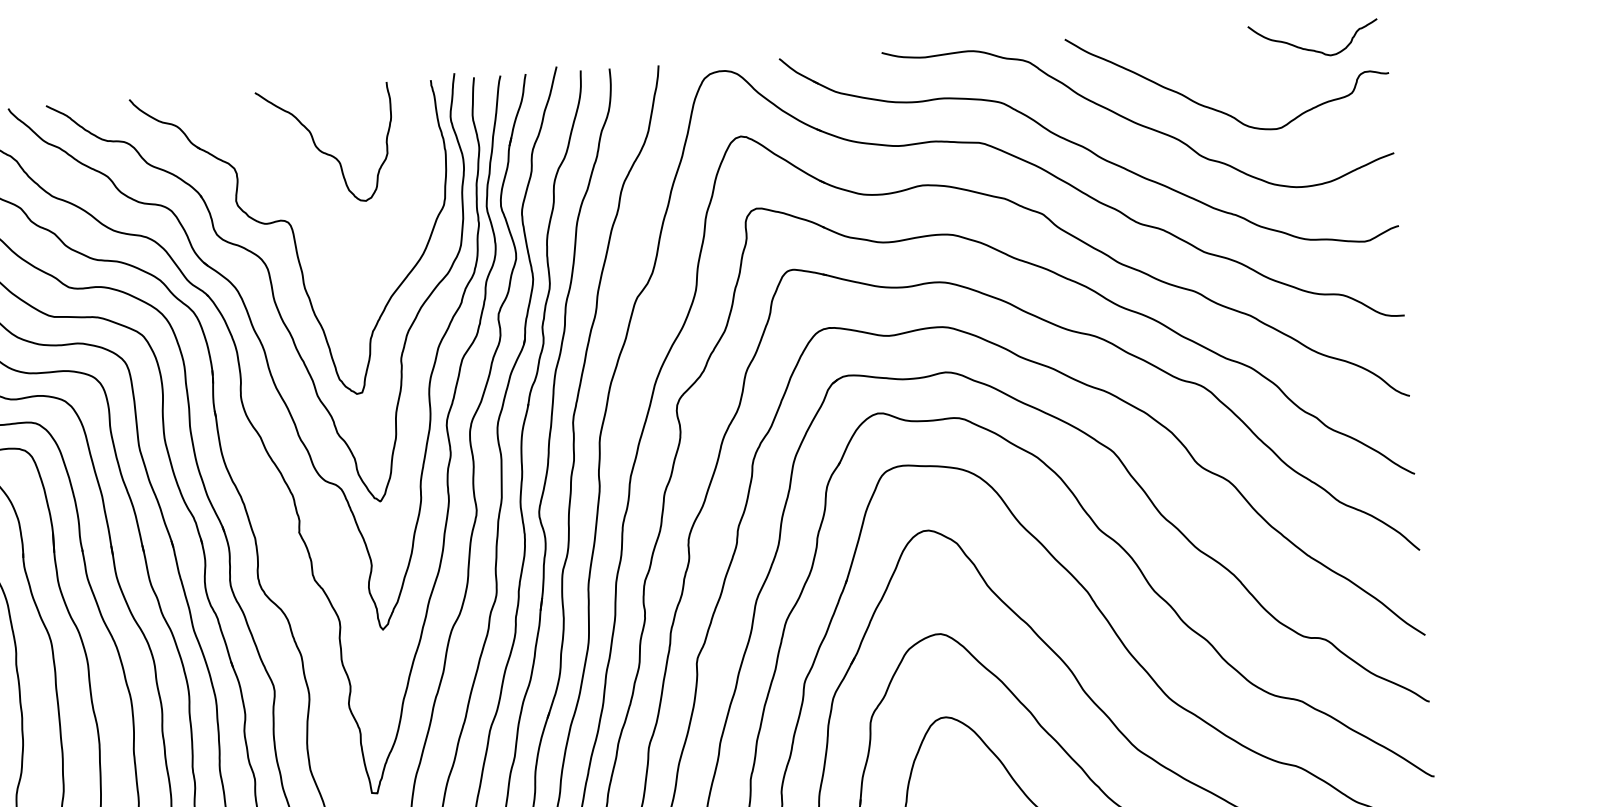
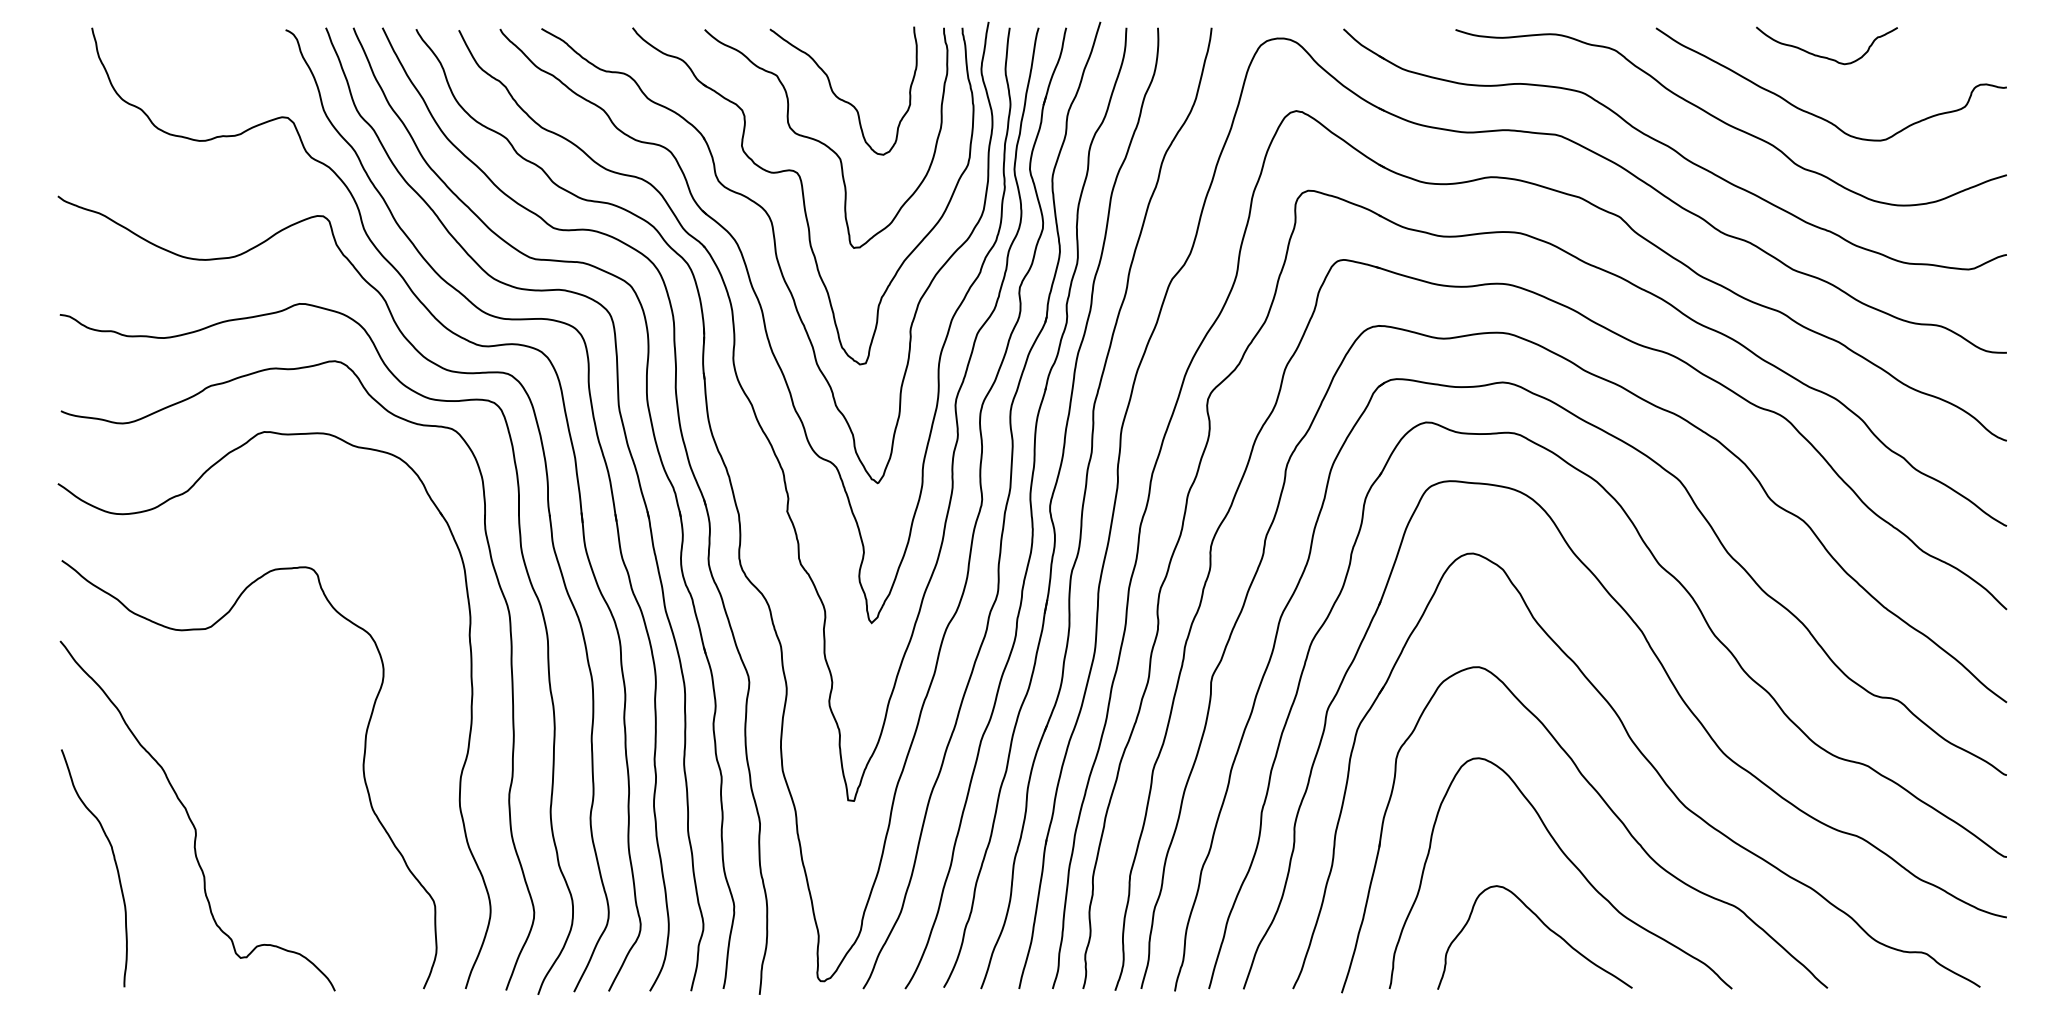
curve: (1312, 49) -> (1825, 56), moved
curve: (310, 193) -> (823, 142), added

